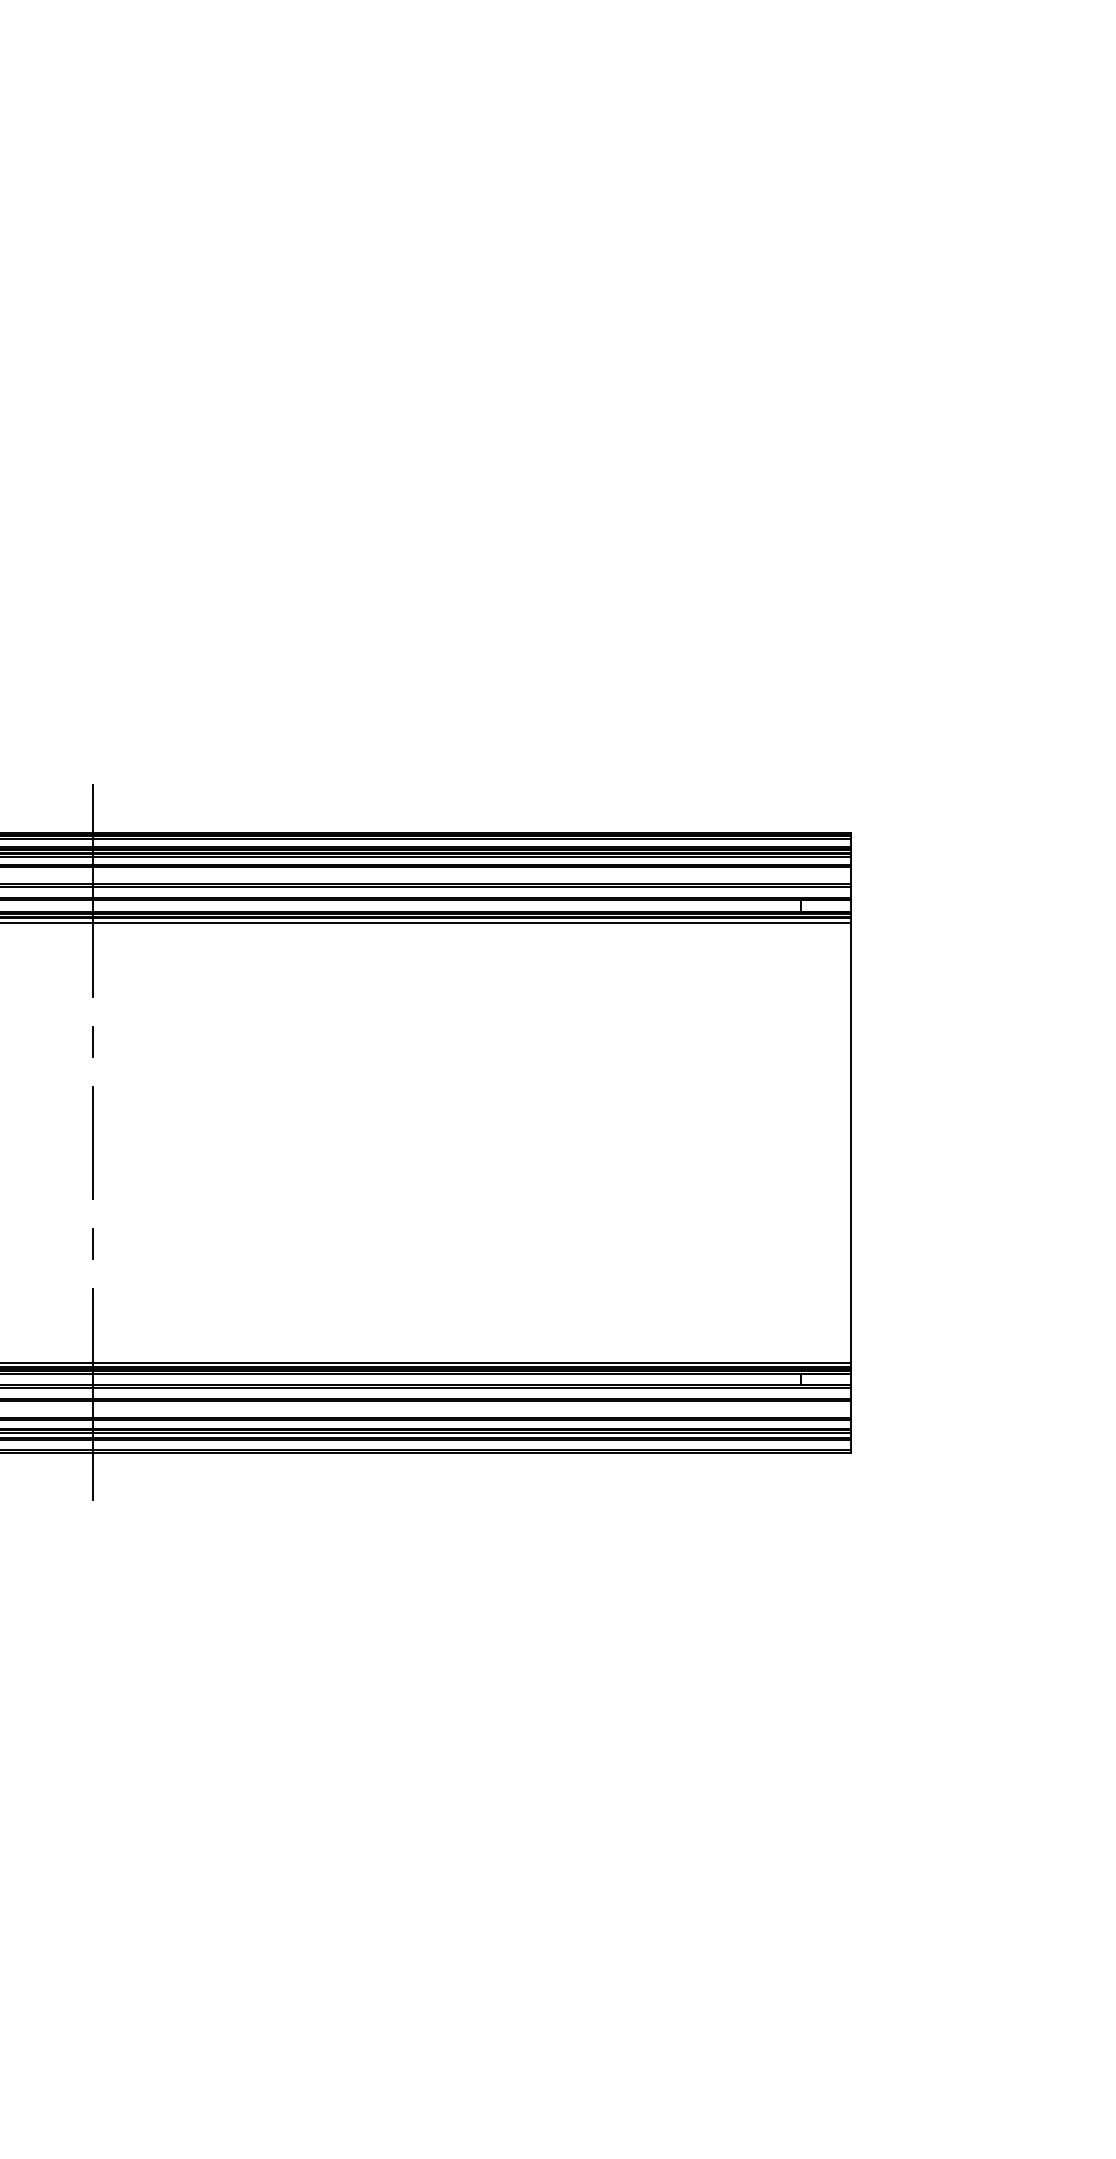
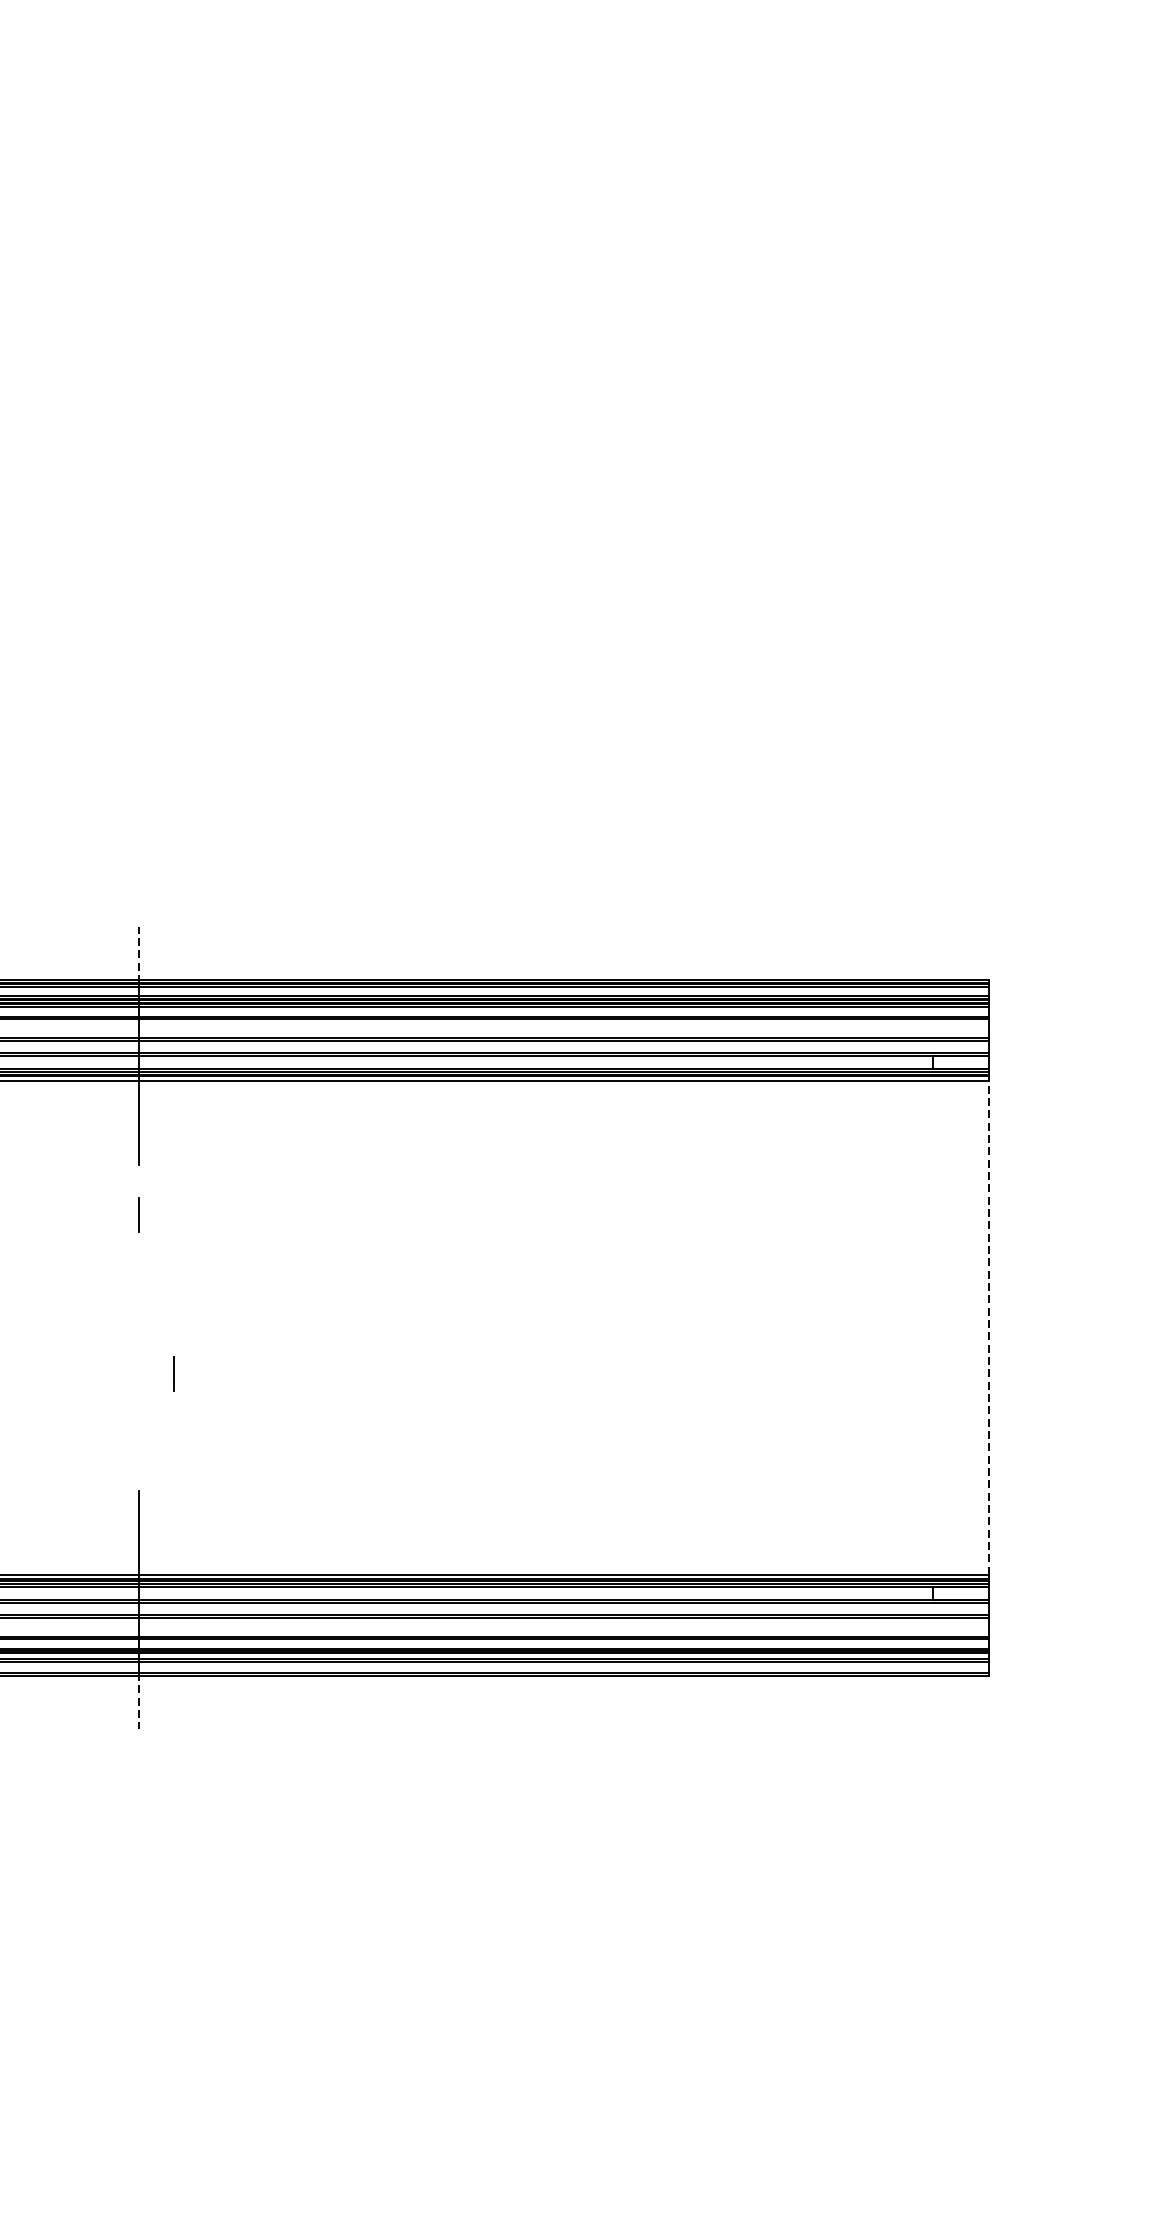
line: (93, 810) -> (139, 955), solid -> dashed
line: (93, 1142) -> (139, 1327), removed
line: (851, 1142) -> (989, 1327), solid -> dashed
line: (92, 1243) -> (173, 1373), moved
line: (93, 1475) -> (139, 1701), solid -> dashed

